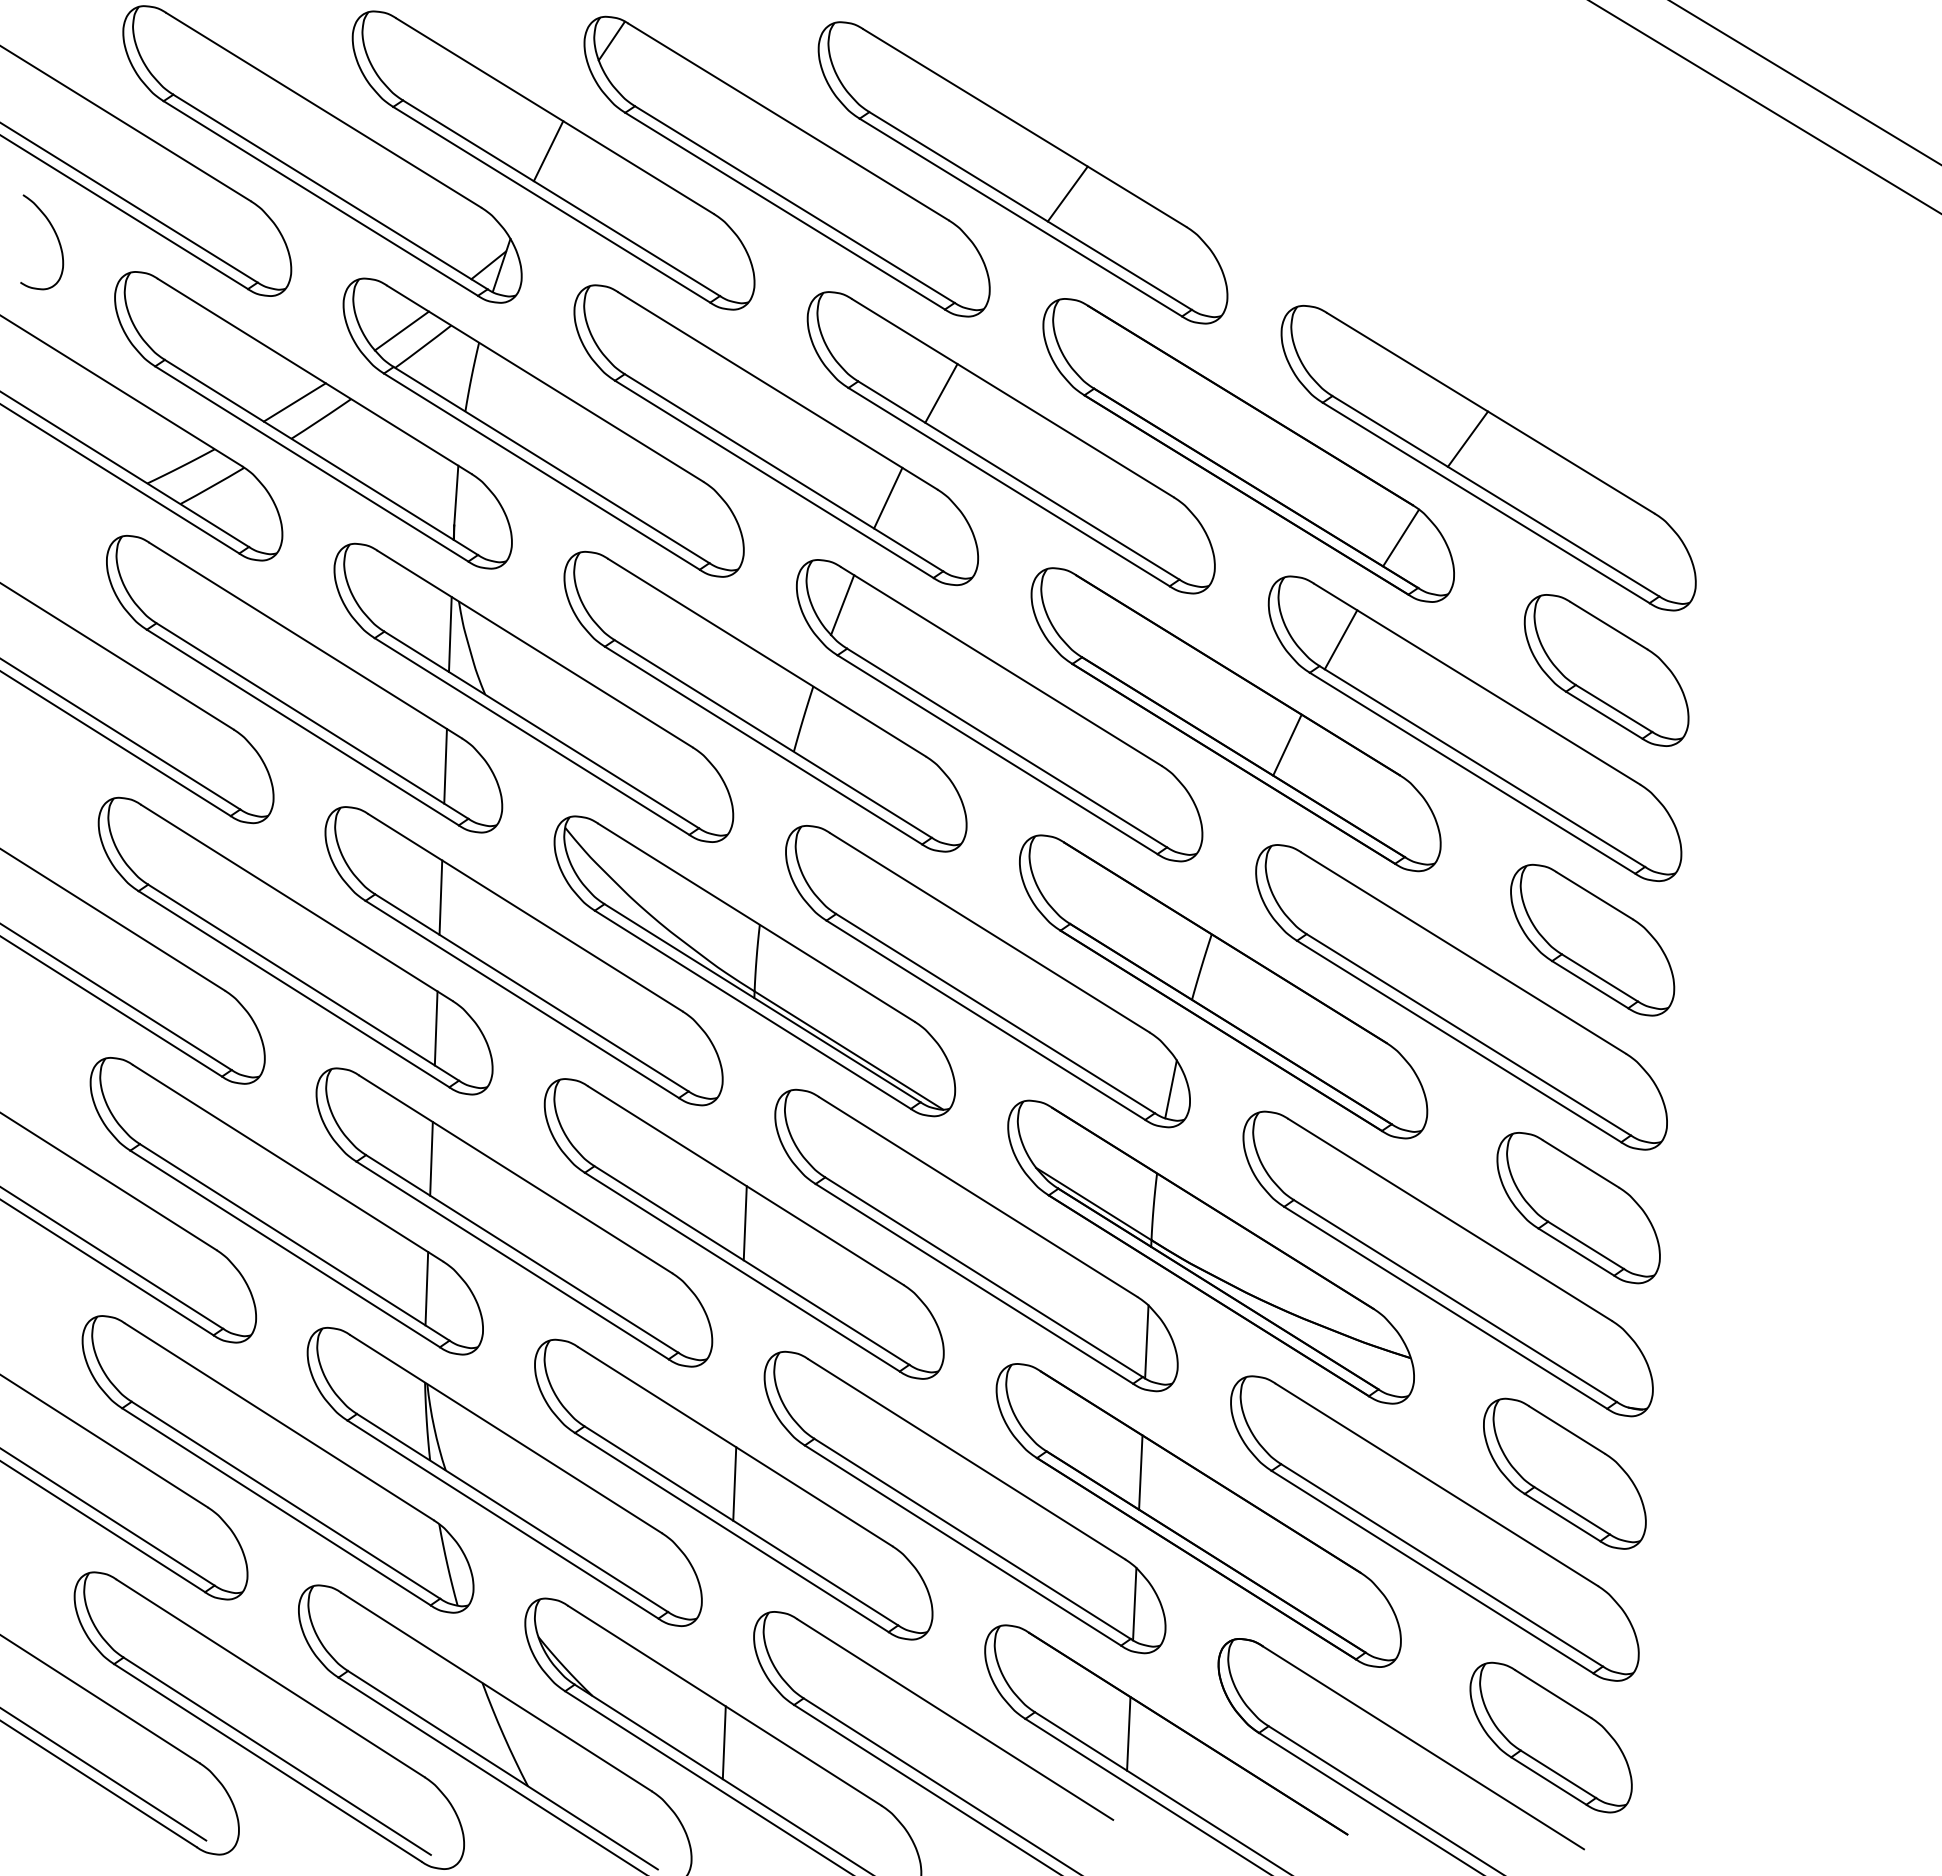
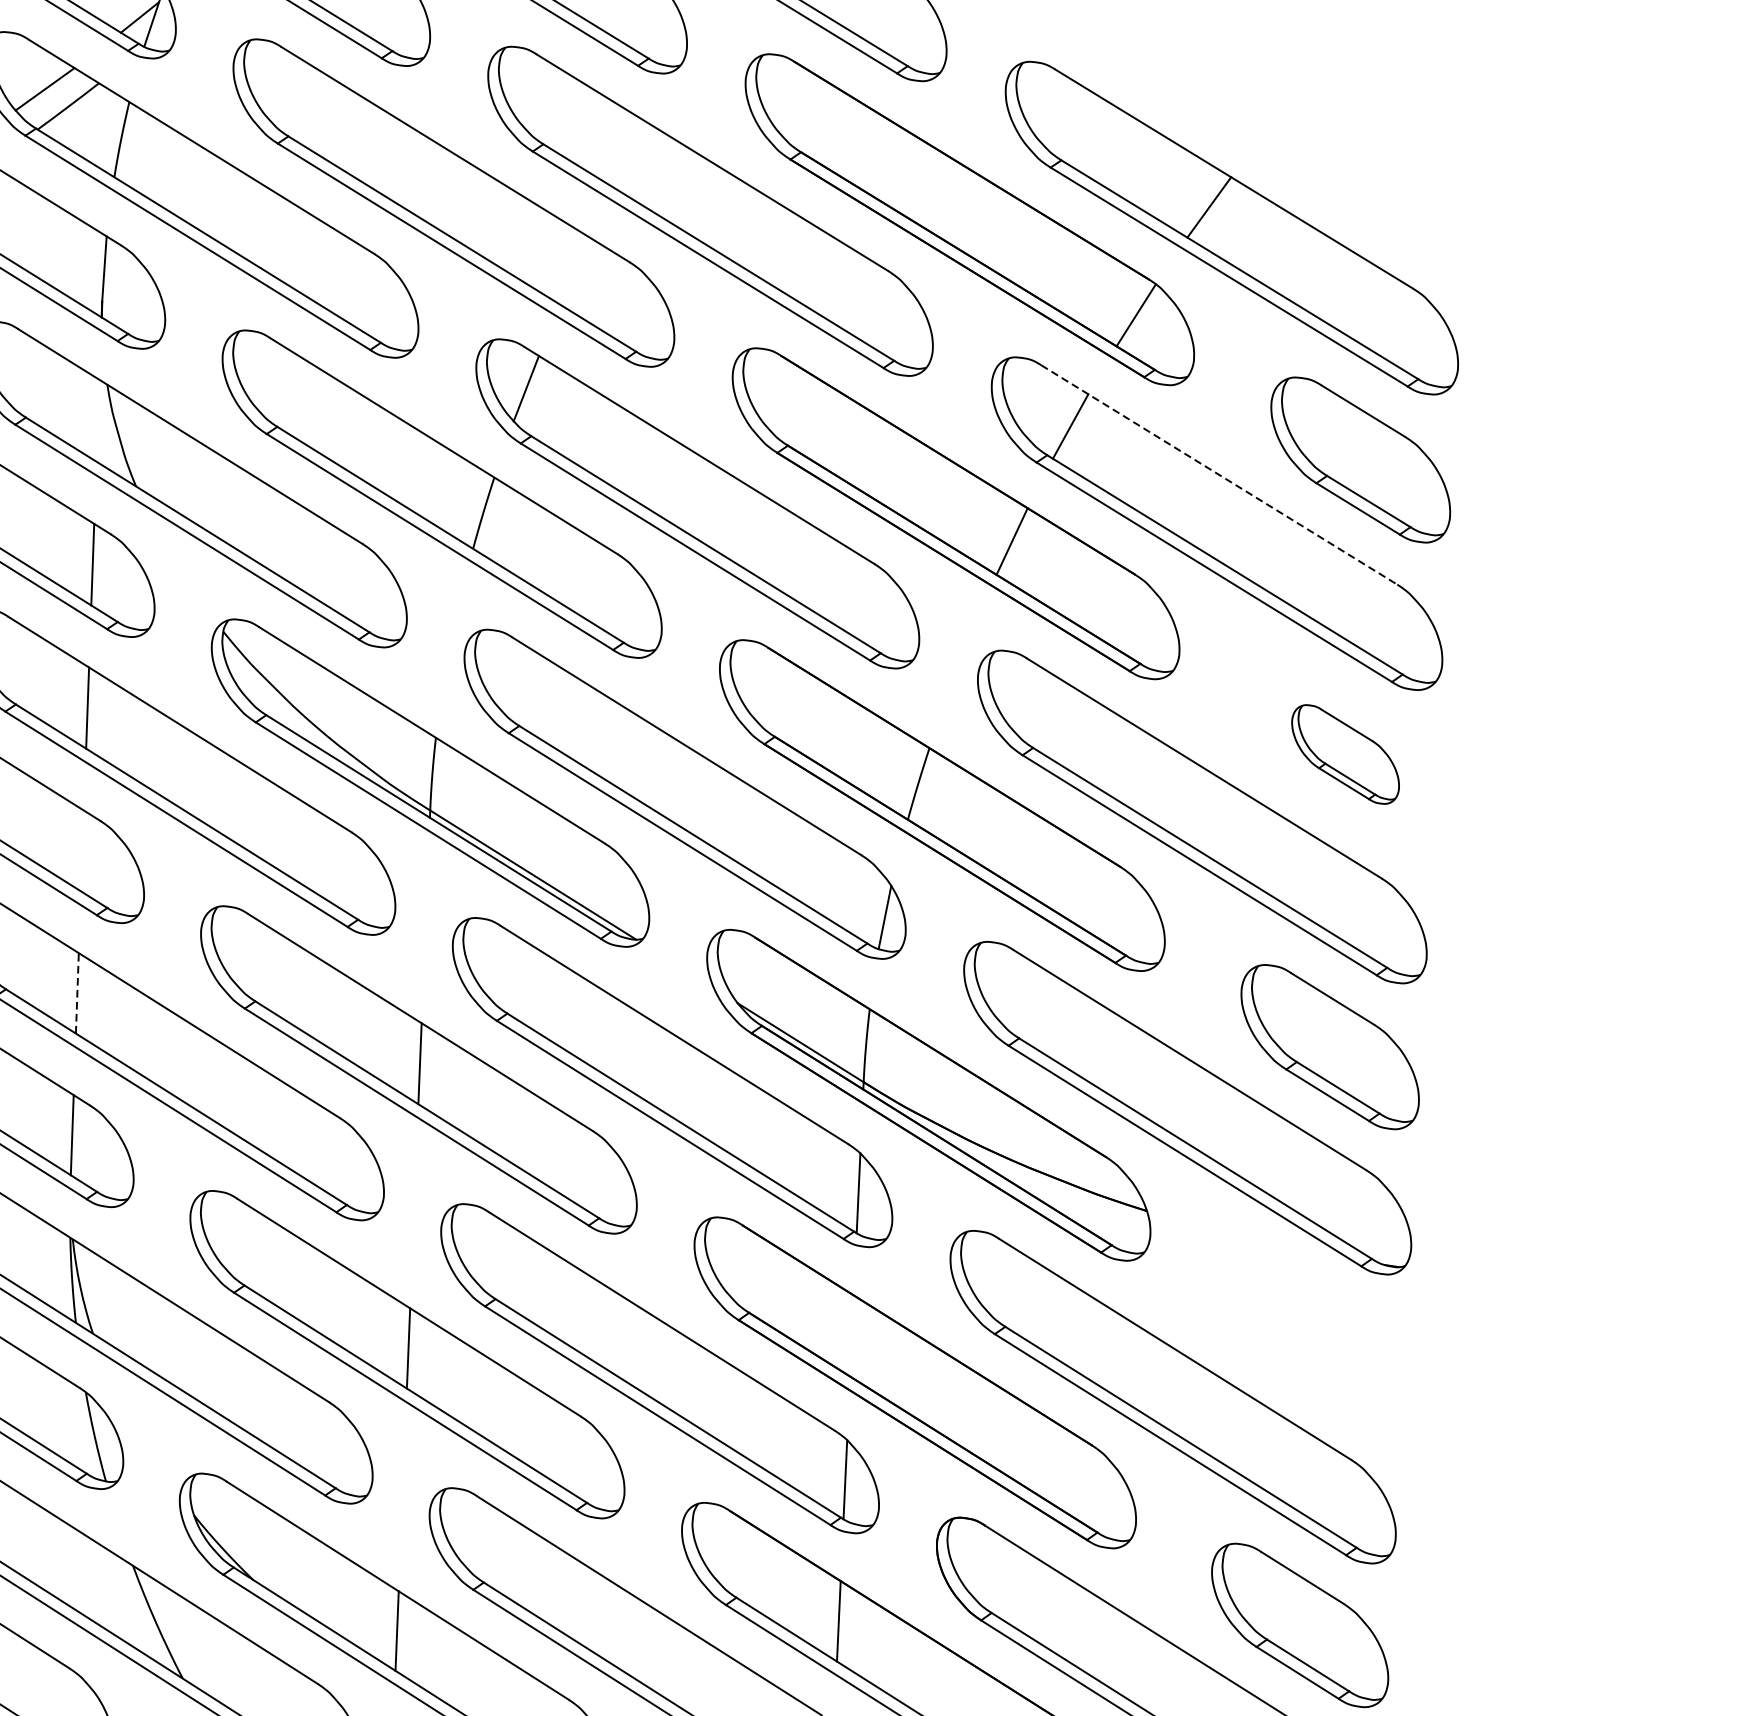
line: (941, 393) -> (634, 157), removed
line: (888, 497) -> (576, 271), removed
line: (449, 634) -> (97, 420), removed
line: (1477, 684) -> (1219, 475), solid -> dashed
part: (1592, 939) -> (1345, 753), size x0.6
line: (435, 1028) -> (81, 851), removed
line: (431, 1158) -> (77, 992), solid -> dashed
line: (1140, 1472) -> (851, 1335), removed
part: (1564, 1473) -> (1314, 1336), removed

